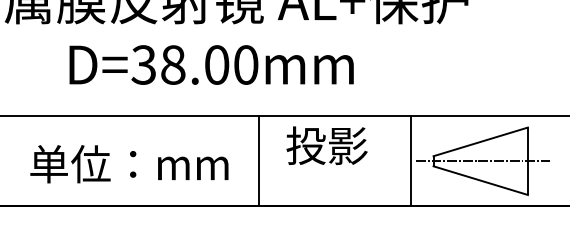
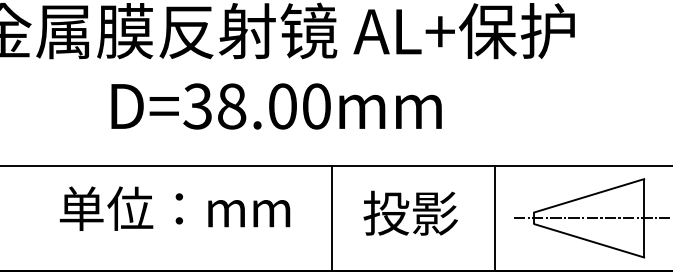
text: (326, 145) -> (410, 212), moved
line: (411, 161) -> (495, 218), moved
text: (129, 164) -> (175, 208), moved

